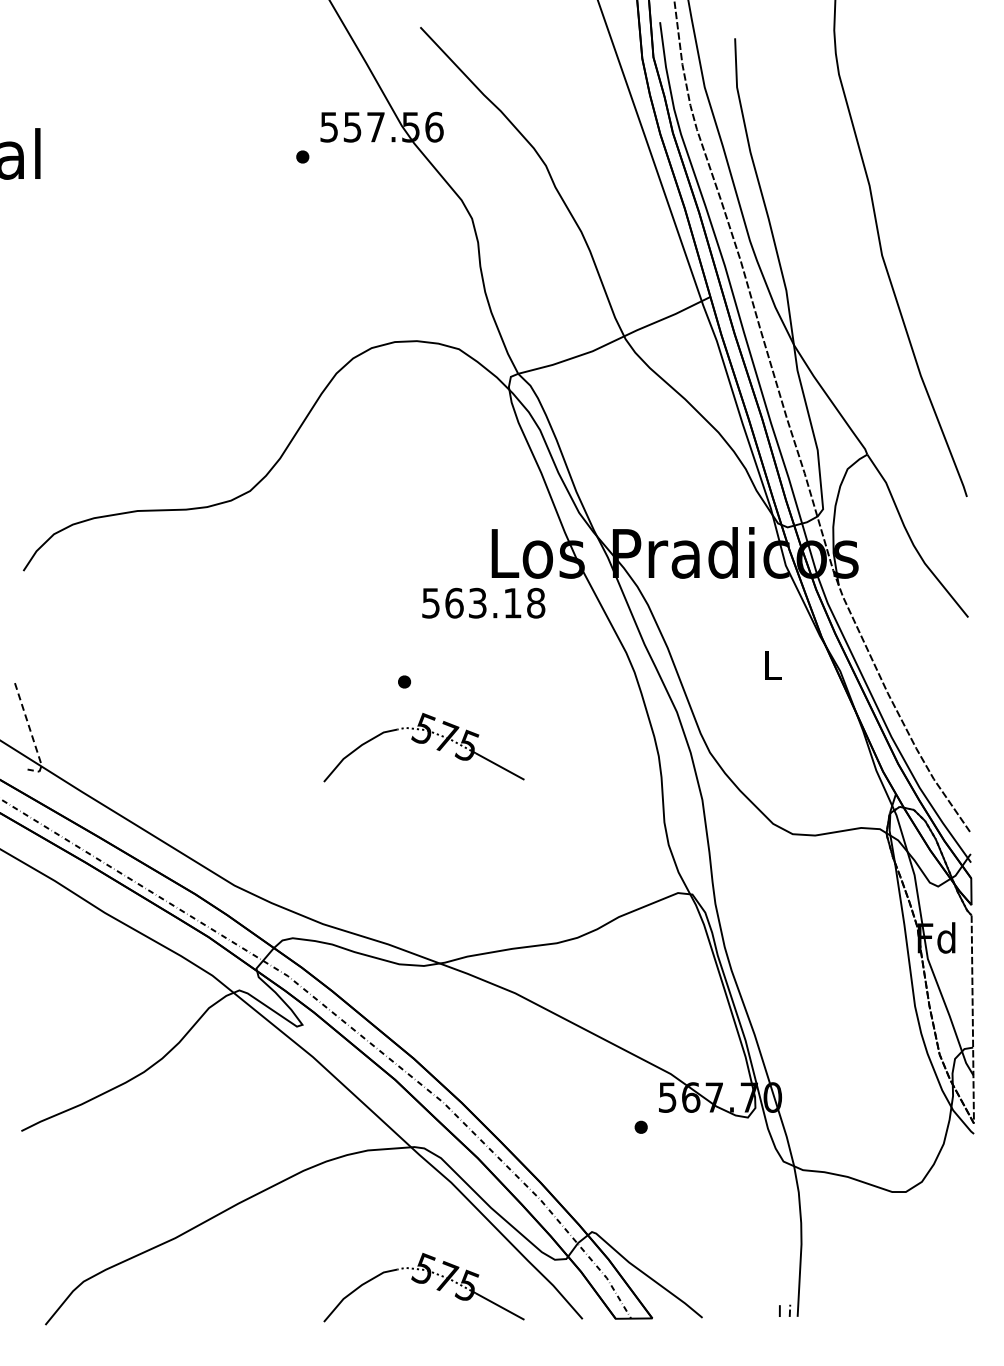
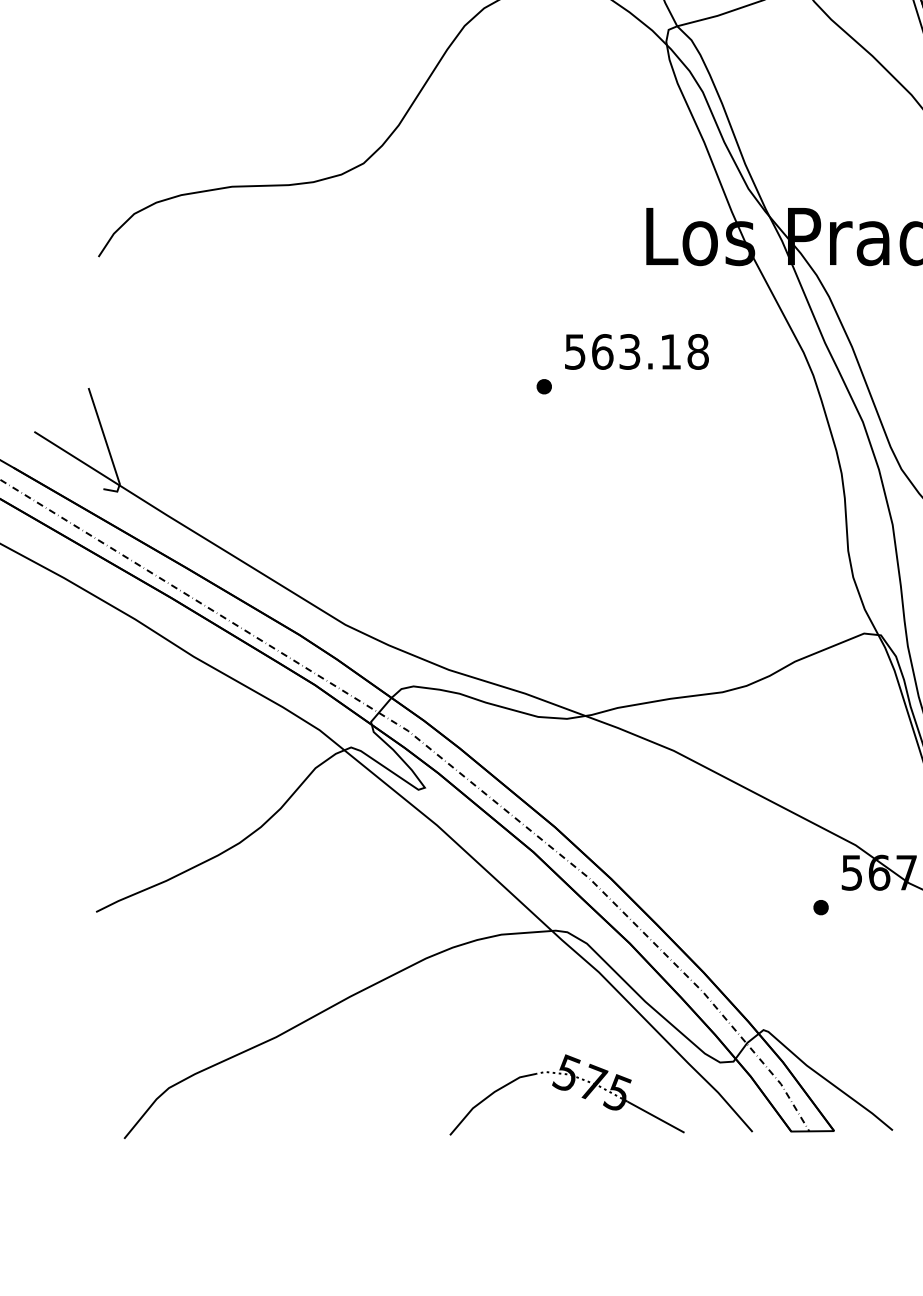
text: (483, 602) -> (636, 351), moved
line: (31, 735) -> (107, 449), dashed -> solid
part: (423, 747) -> (566, 463), removed

